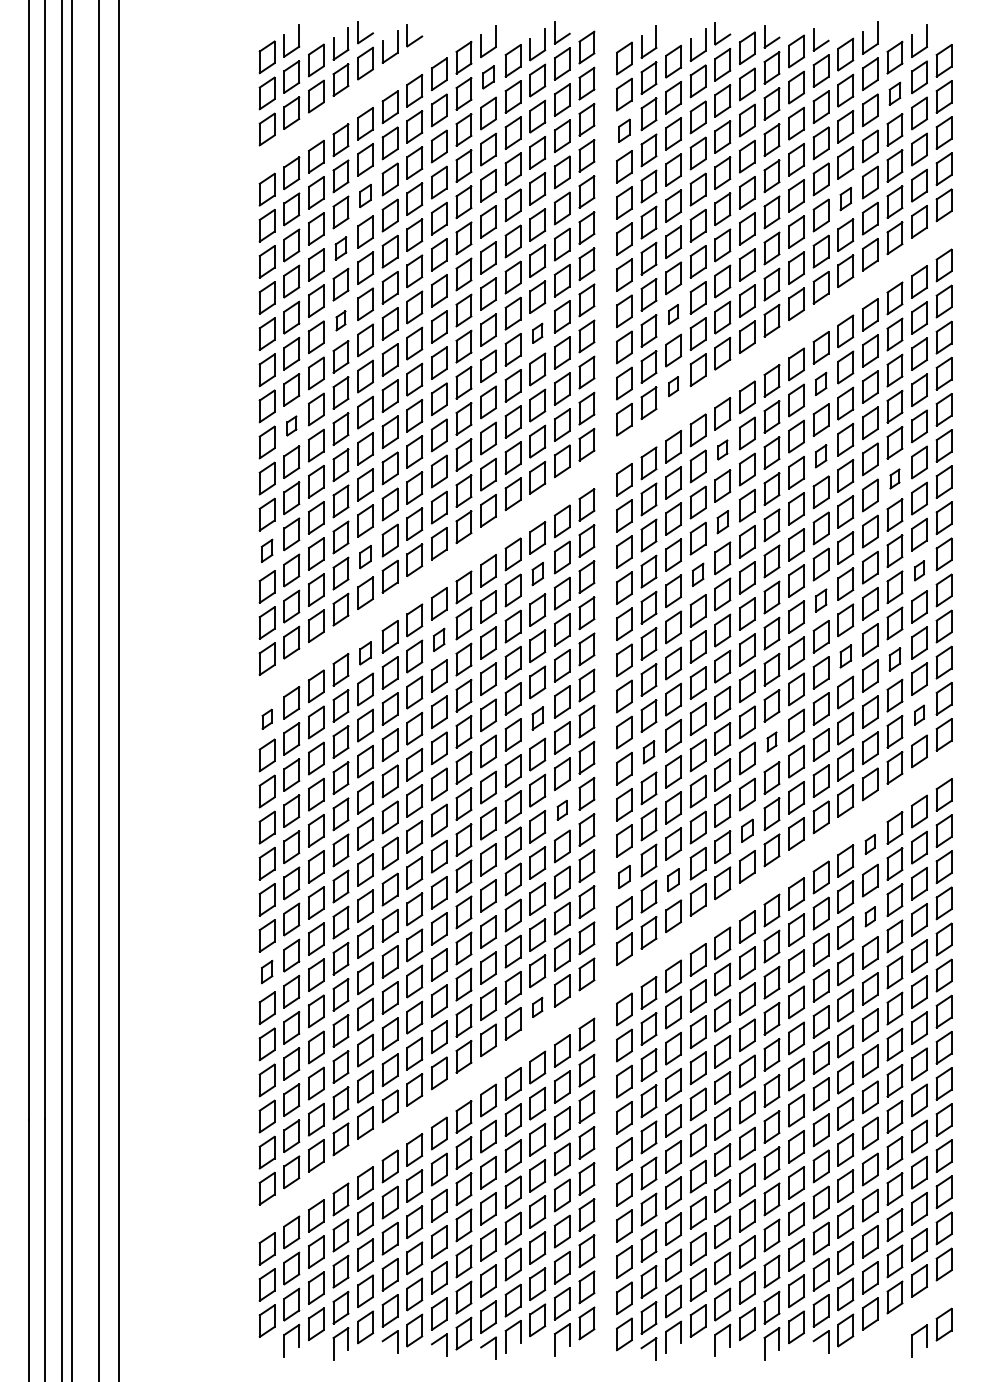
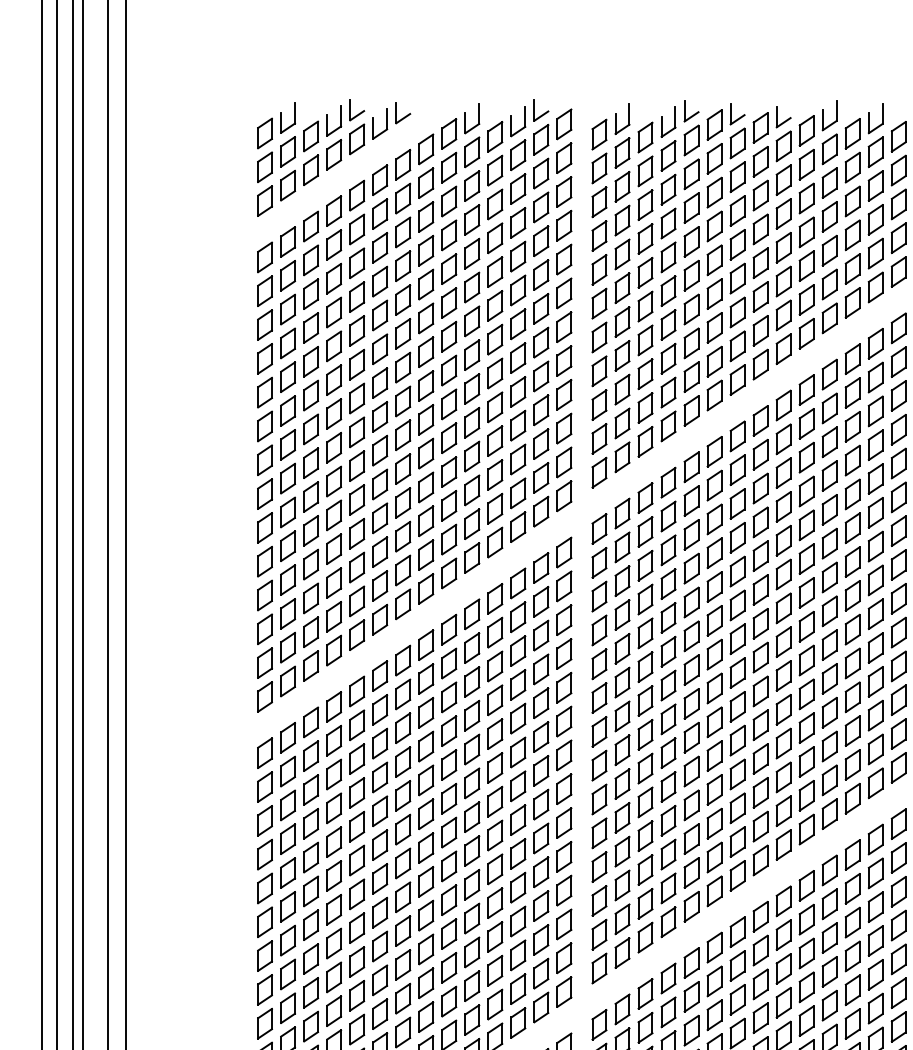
part: (488, 77) -> (472, 152), size x1.43
part: (894, 93) -> (852, 167), size x1.43
part: (624, 130) -> (599, 202), size x1.43
part: (365, 195) -> (357, 262), size x1.43
part: (845, 198) -> (806, 265), size x1.43
part: (340, 248) -> (333, 312), size x1.43
part: (673, 314) -> (645, 374), size x1.67
part: (340, 320) -> (333, 379), size x1.67
part: (537, 333) -> (518, 392), size x1.67
part: (820, 383) -> (783, 438), size x1.43
part: (673, 386) -> (645, 441), size x1.67
part: (291, 425) -> (287, 478), size x1.67
part: (722, 449) -> (691, 500), size x1.67
part: (820, 456) -> (783, 507), size x1.43
part: (894, 478) -> (852, 527), size x1.67
part: (722, 521) -> (691, 568), size x1.43
part: (266, 550) -> (264, 595), size x1.43
part: (365, 556) -> (357, 600), size x1.43
part: (919, 570) -> (875, 613), size x1.67
part: (537, 573) -> (518, 616), size x1.43
part: (697, 574) -> (667, 617), size x1.43
part: (820, 600) -> (783, 642), size x1.43
part: (438, 639) -> (425, 678), size x1.43
part: (365, 653) -> (357, 691), size x1.43
part: (845, 656) -> (806, 694), size x1.43
part: (894, 659) -> (852, 697), size x1.43
part: (919, 714) -> (875, 748), size x1.67
part: (537, 718) -> (518, 752), size x1.43
part: (266, 719) -> (264, 753), size x1.67
part: (771, 741) -> (737, 774), size x1.67
part: (648, 752) -> (622, 784), size x1.43
part: (561, 810) -> (540, 838), size x1.67
part: (747, 830) -> (714, 857), size x1.43
part: (869, 844) -> (828, 870), size x1.67
part: (624, 876) -> (599, 900), size x1.43
part: (673, 879) -> (645, 903), size x1.43
part: (869, 916) -> (828, 937), size x1.67
part: (266, 971) -> (264, 989), size x1.43
part: (537, 1007) -> (518, 1023), size x1.67

